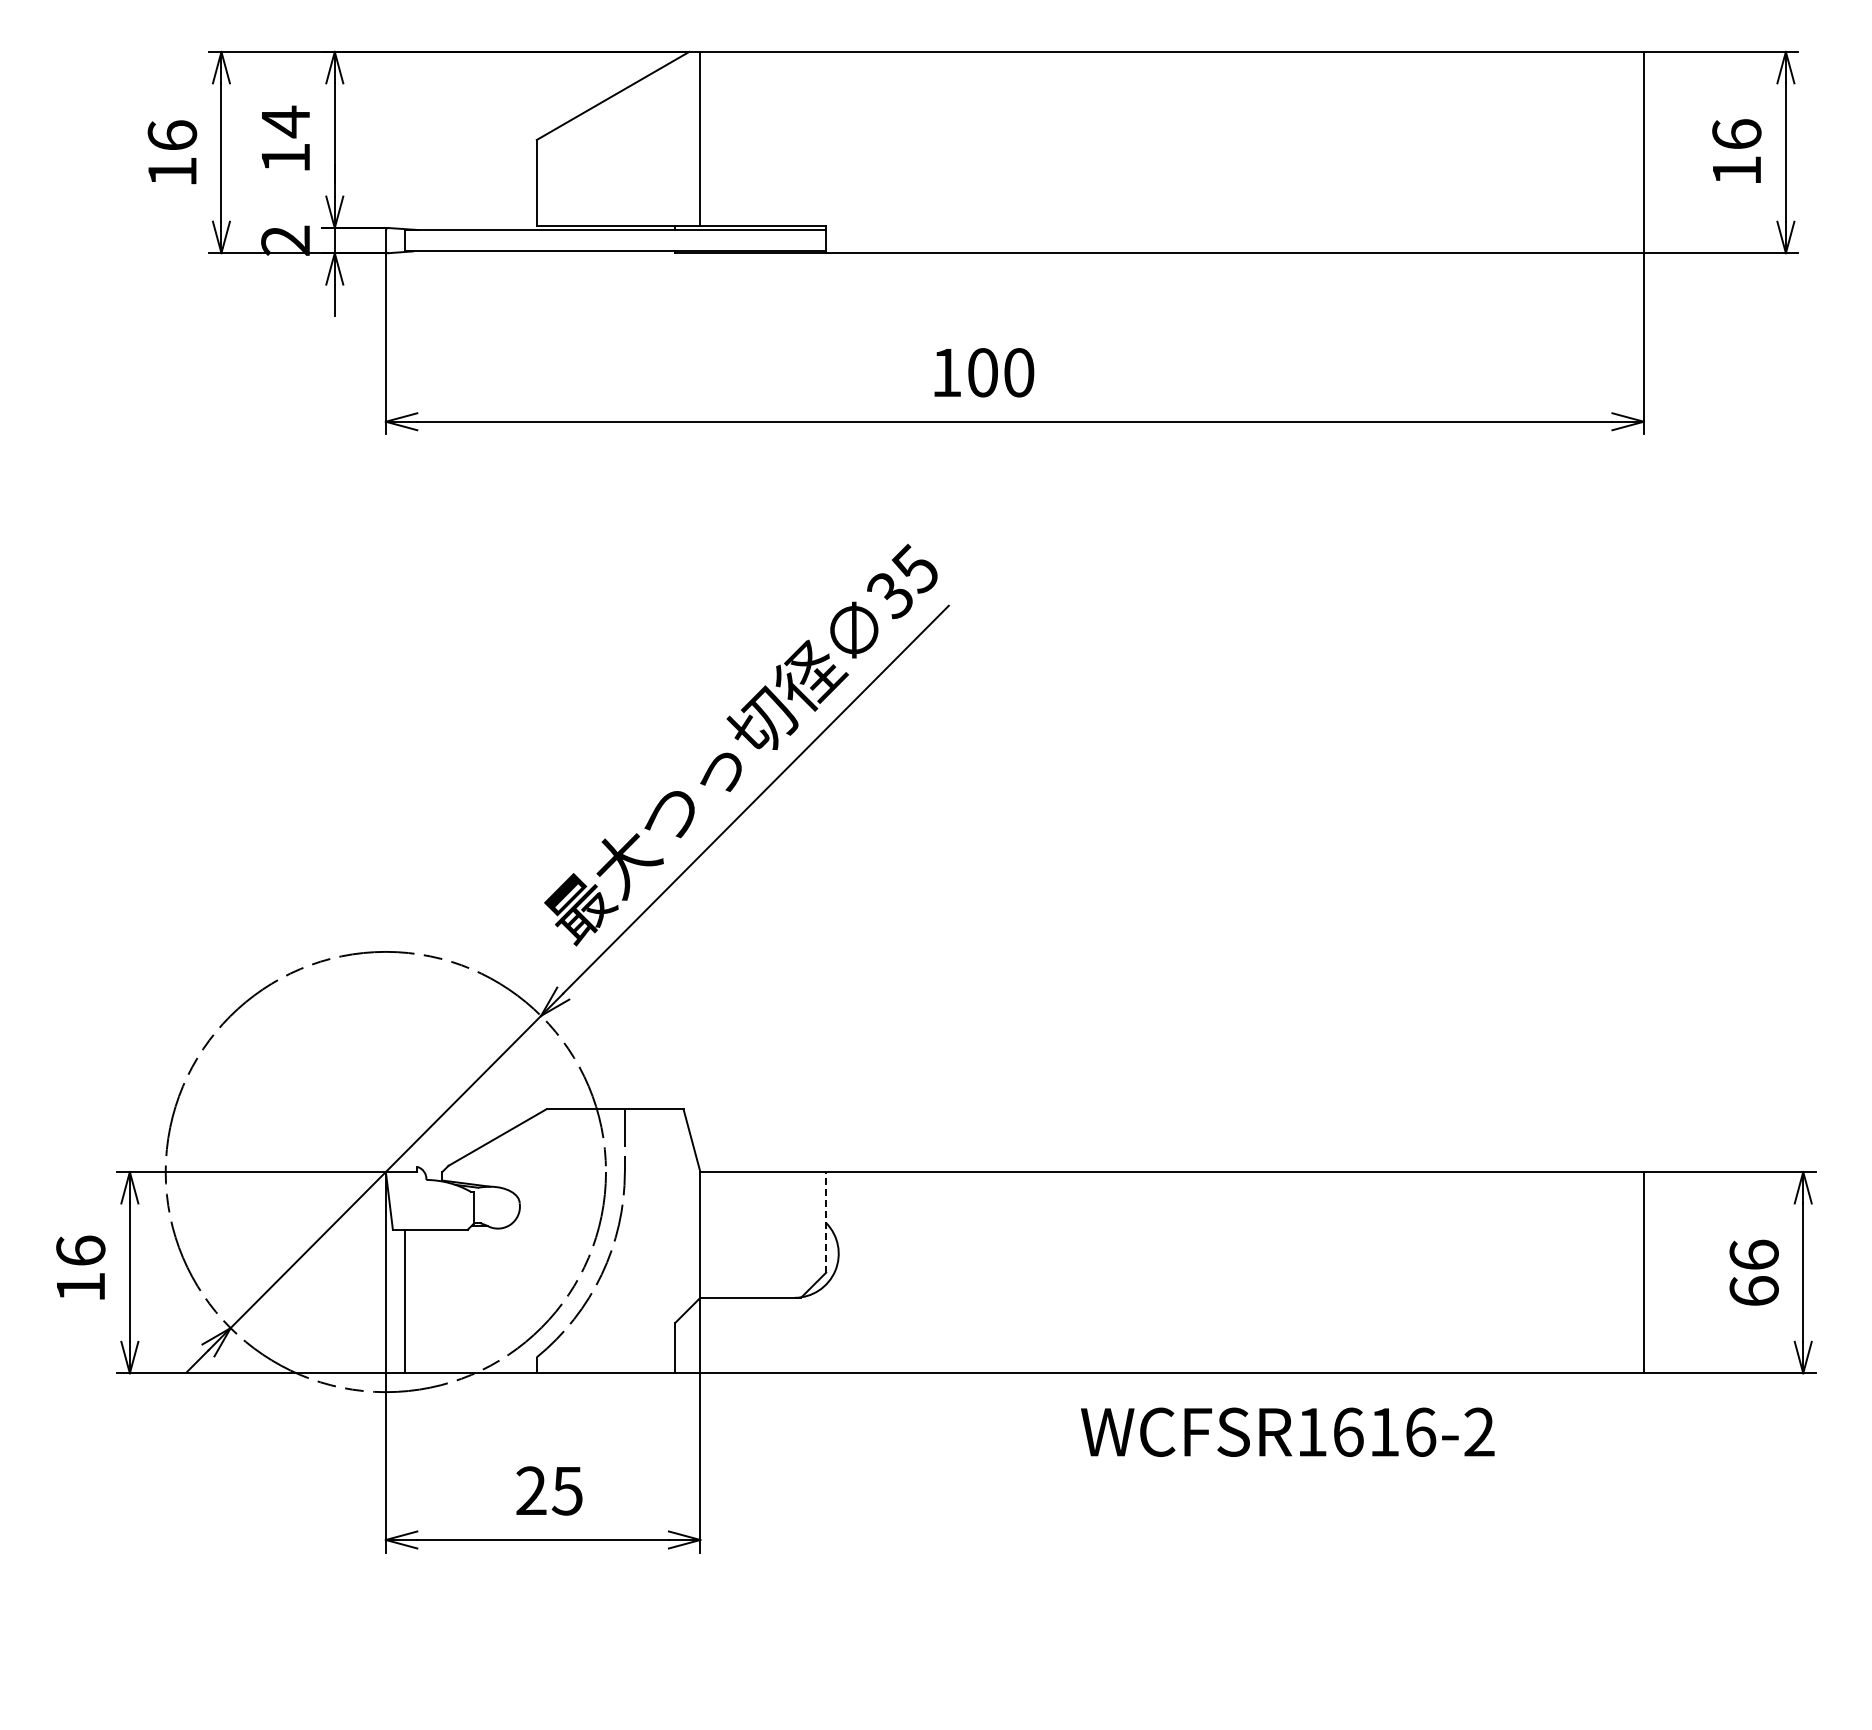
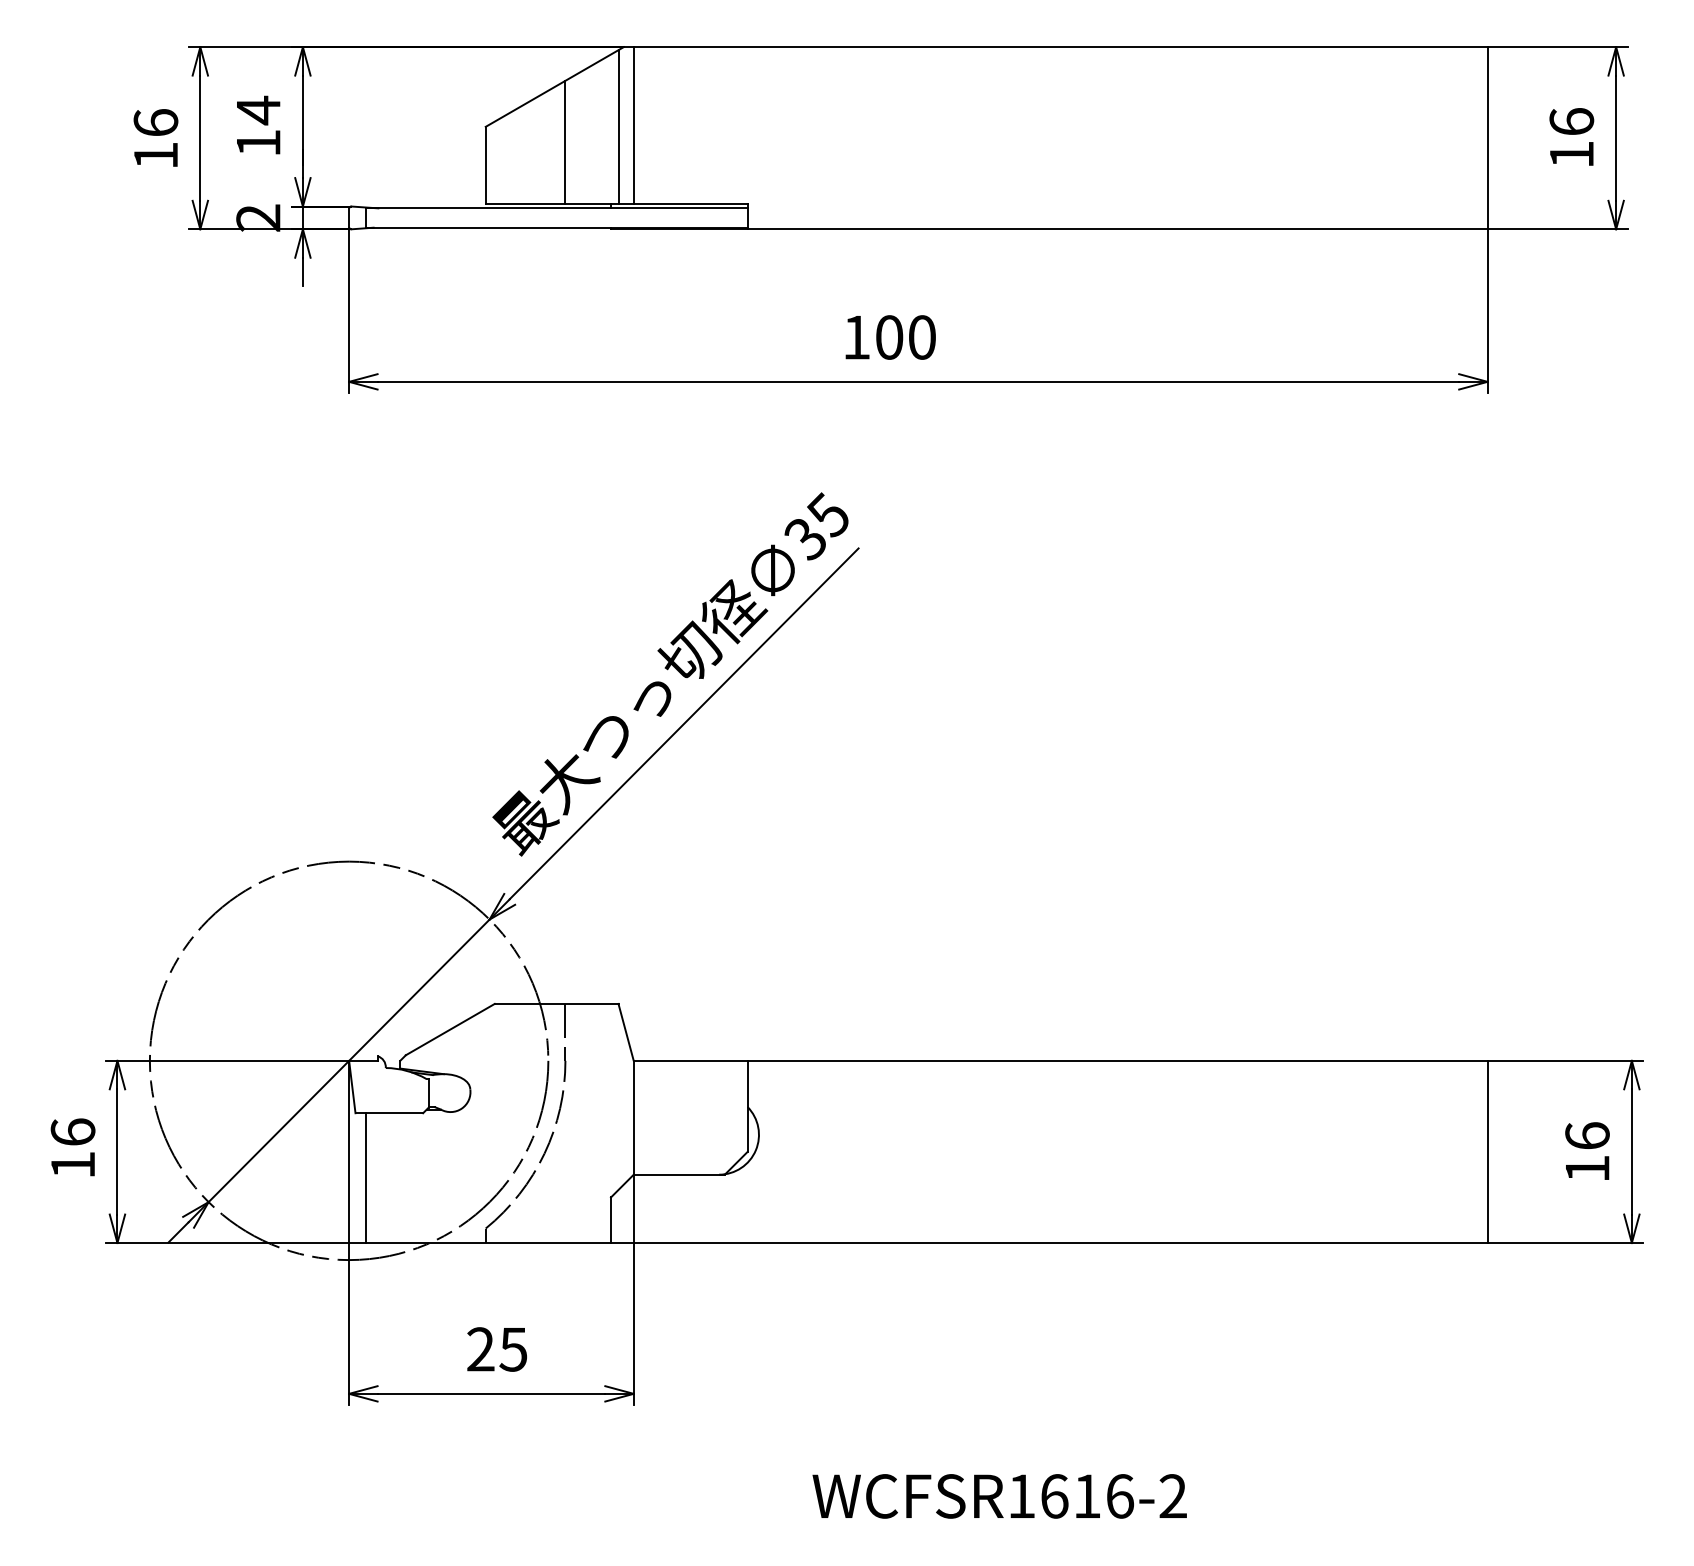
line: (683, 140) -> (618, 127), added
line: (624, 157) -> (565, 142), added
line: (826, 1221) -> (747, 1105), dashed -> solid
text: (1753, 1290) -> (1586, 1168), 66 -> 16
text: (1287, 1431) -> (999, 1495), moved

